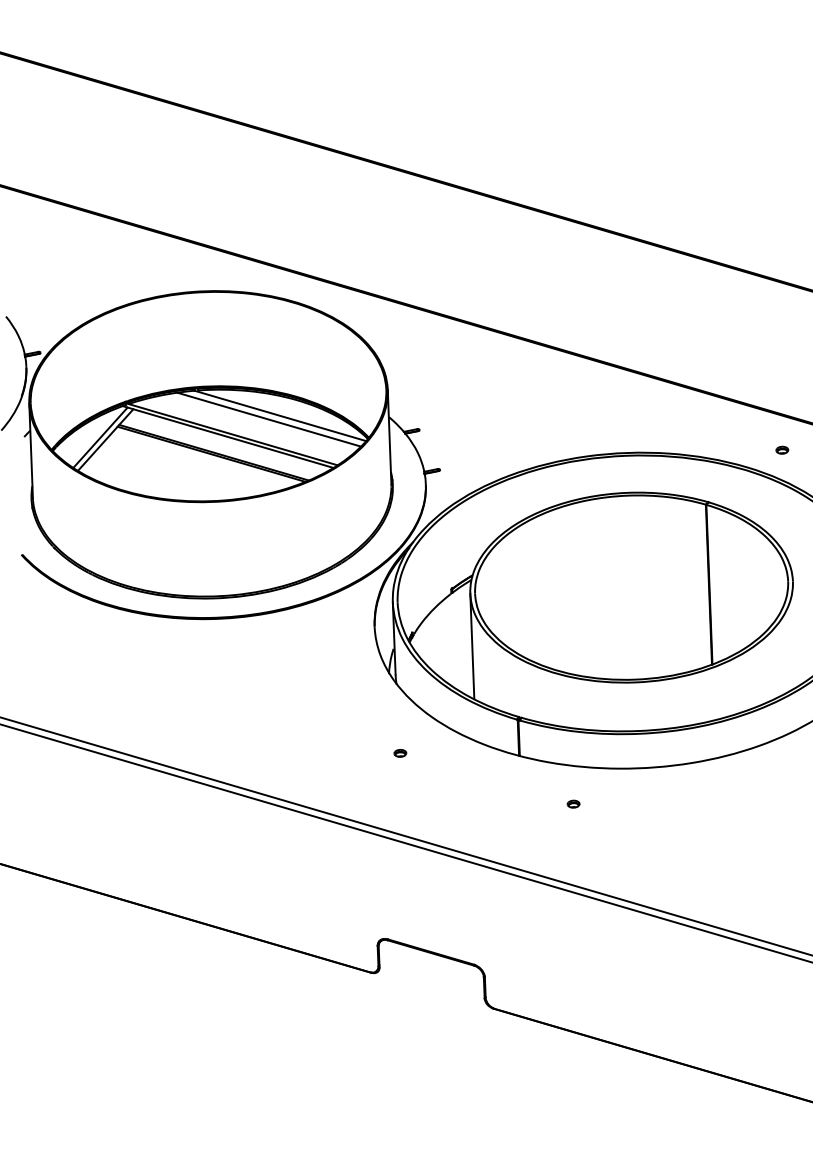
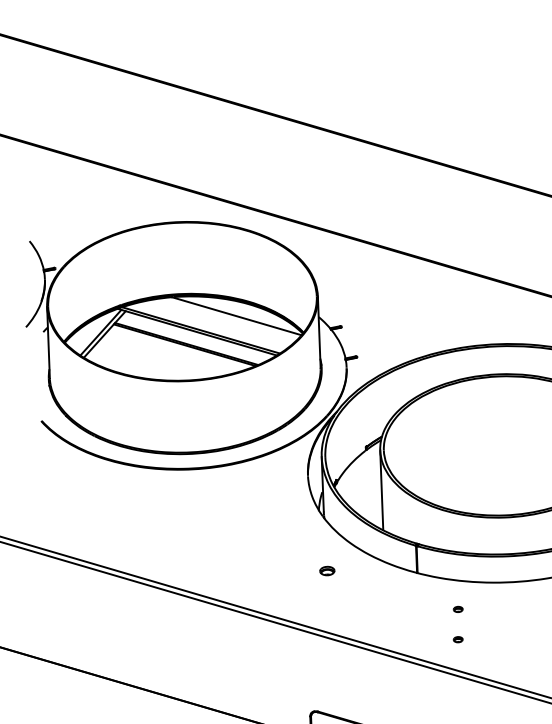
line: (268, 419) -> (227, 318), removed
part: (400, 753) -> (327, 571), size x1.6
part: (573, 843) -> (458, 639), added

